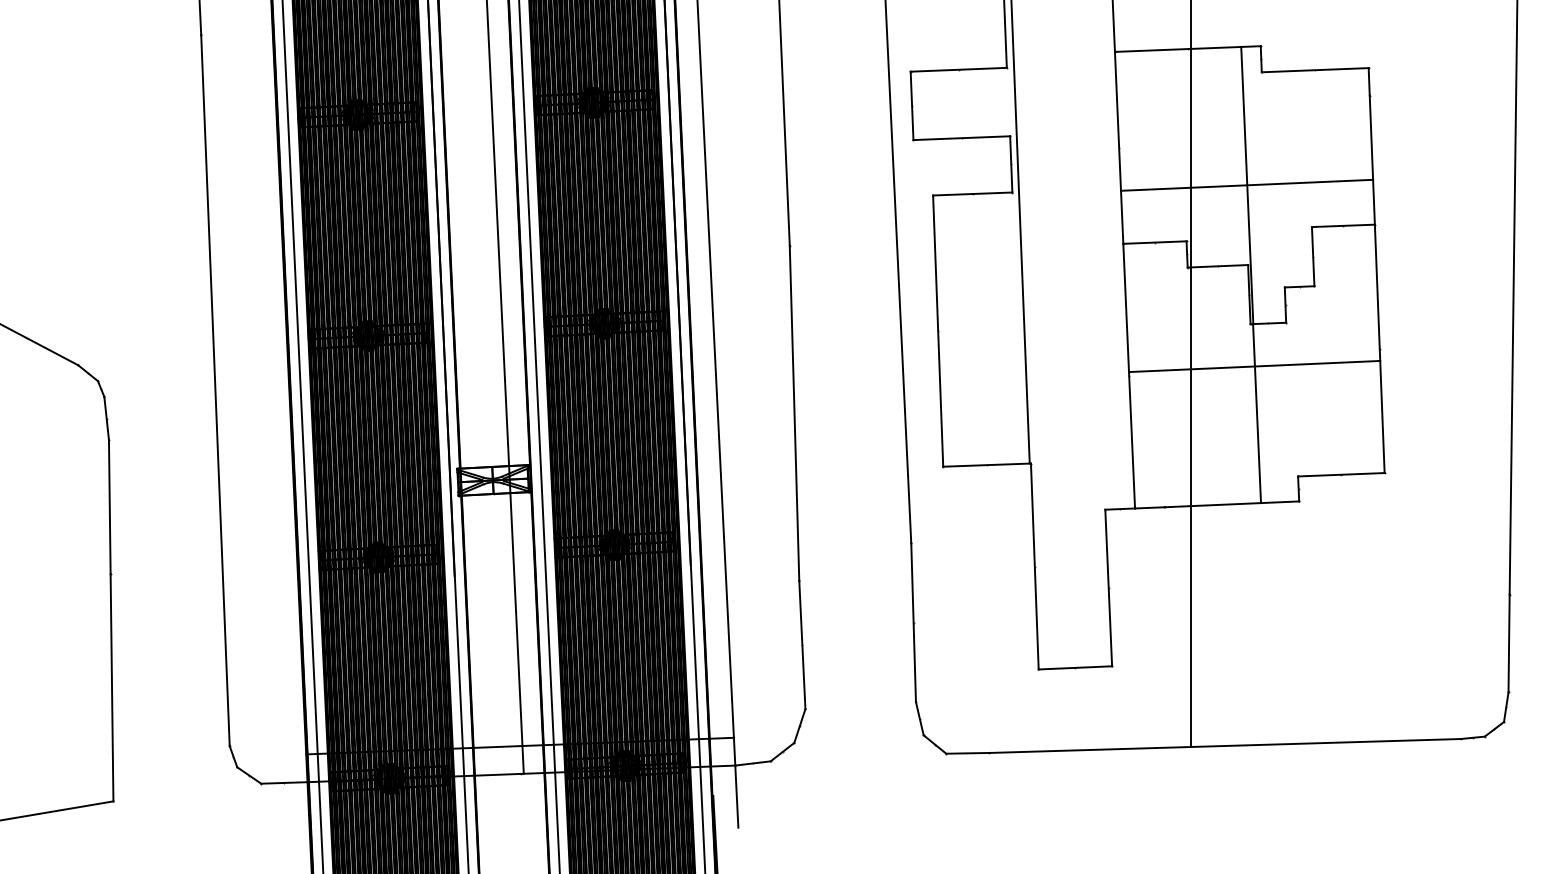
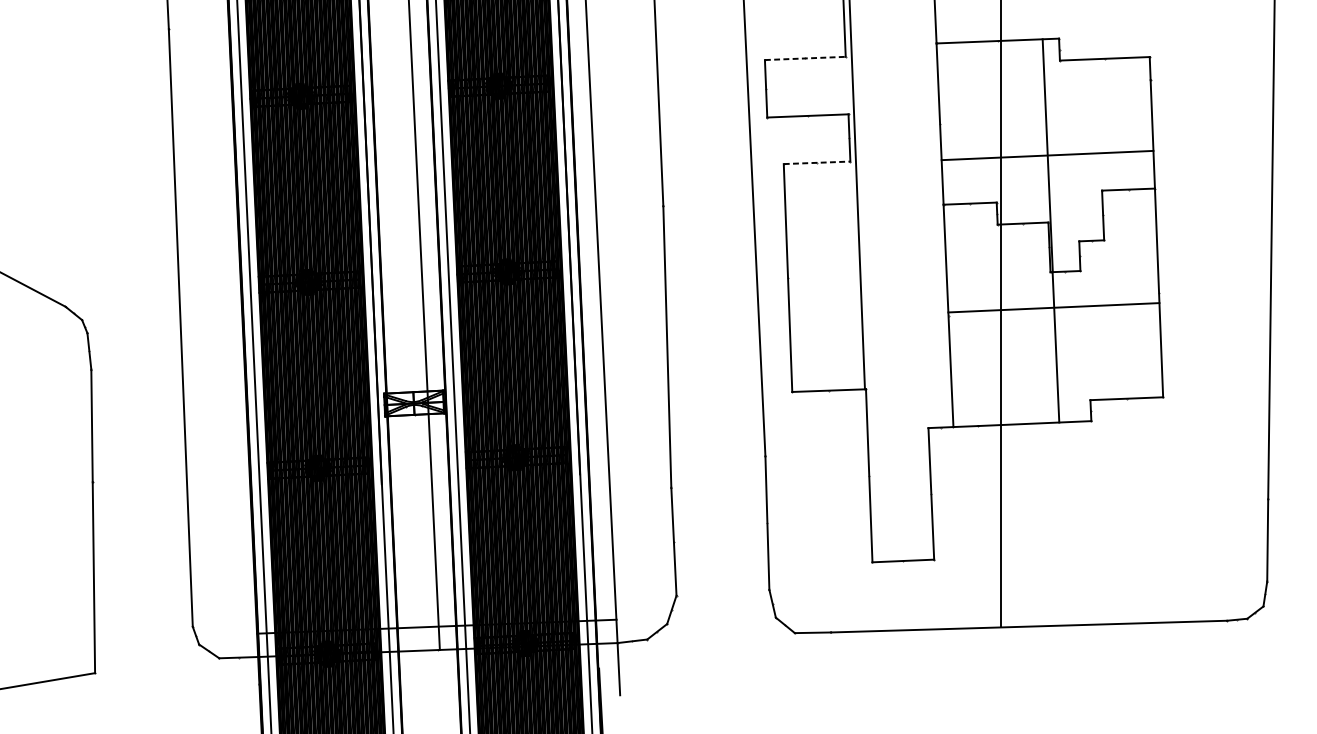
line: (959, 69) -> (805, 58), solid -> dashed
line: (972, 194) -> (816, 163), solid -> dashed

